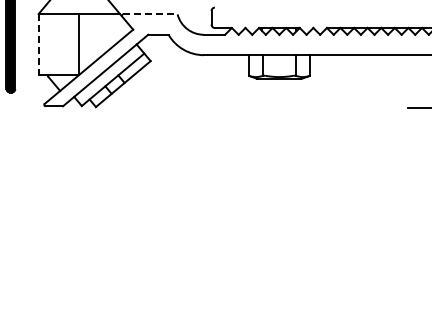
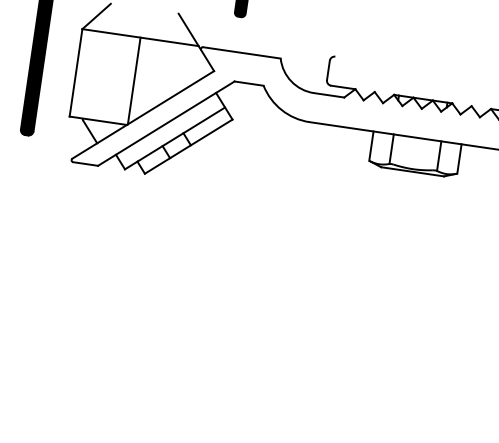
line: (150, 14) -> (242, 53), dashed -> solid
line: (38, 44) -> (75, 72), dashed -> solid

